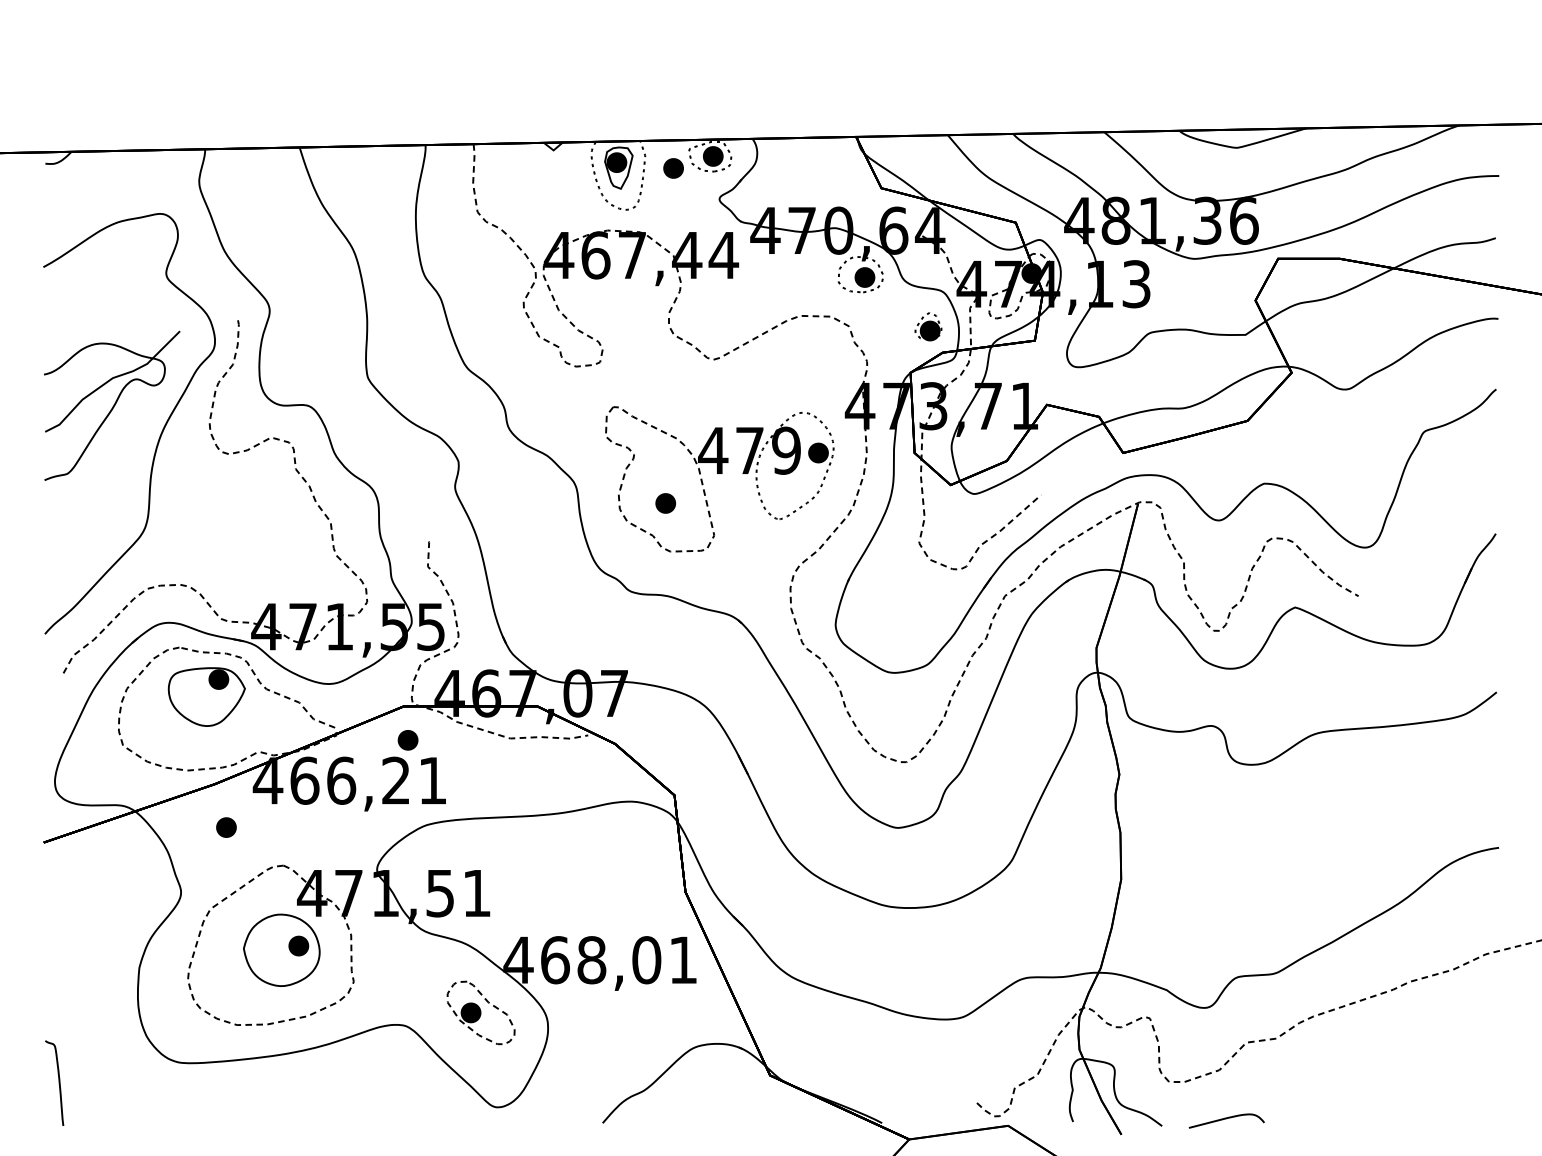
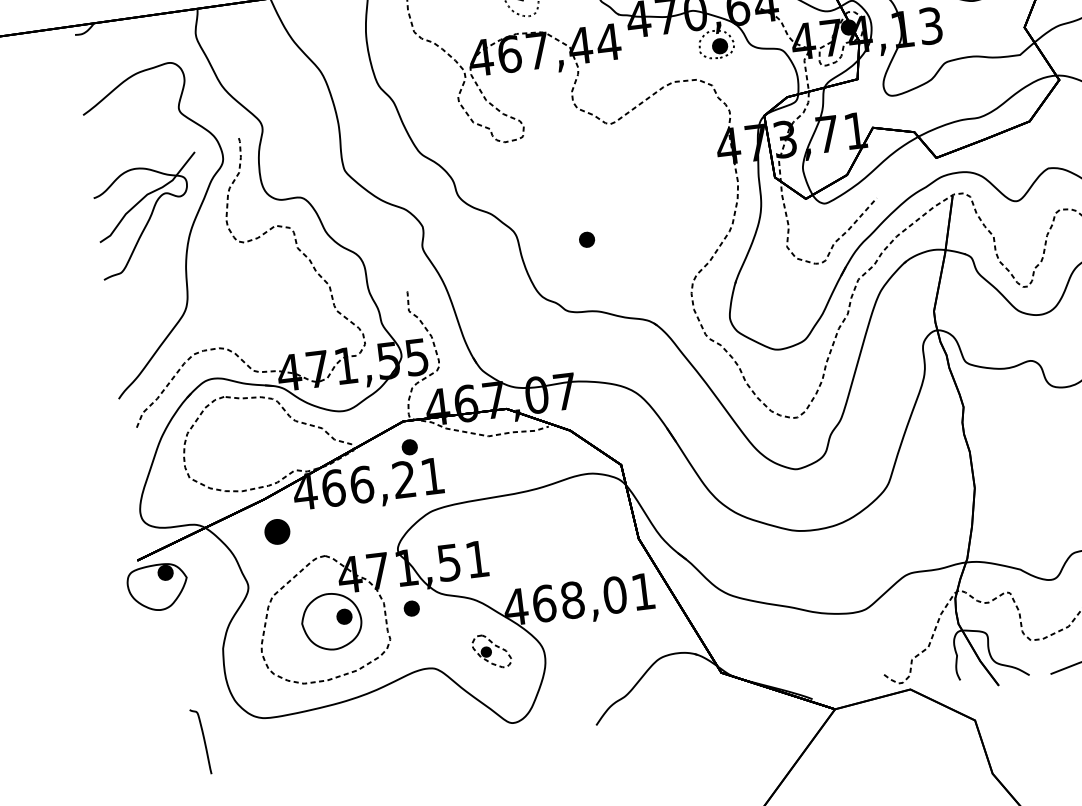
part: (928, 326) -> (773, 78), removed
part: (719, 479) -> (626, 216), removed
part: (206, 696) -> (157, 587), moved
part: (226, 827) -> (277, 531), size x1.6
part: (385, 945) -> (411, 608), added
part: (480, 1012) -> (491, 651), size x0.7
curve: (58, 1082) -> (203, 740), moved

